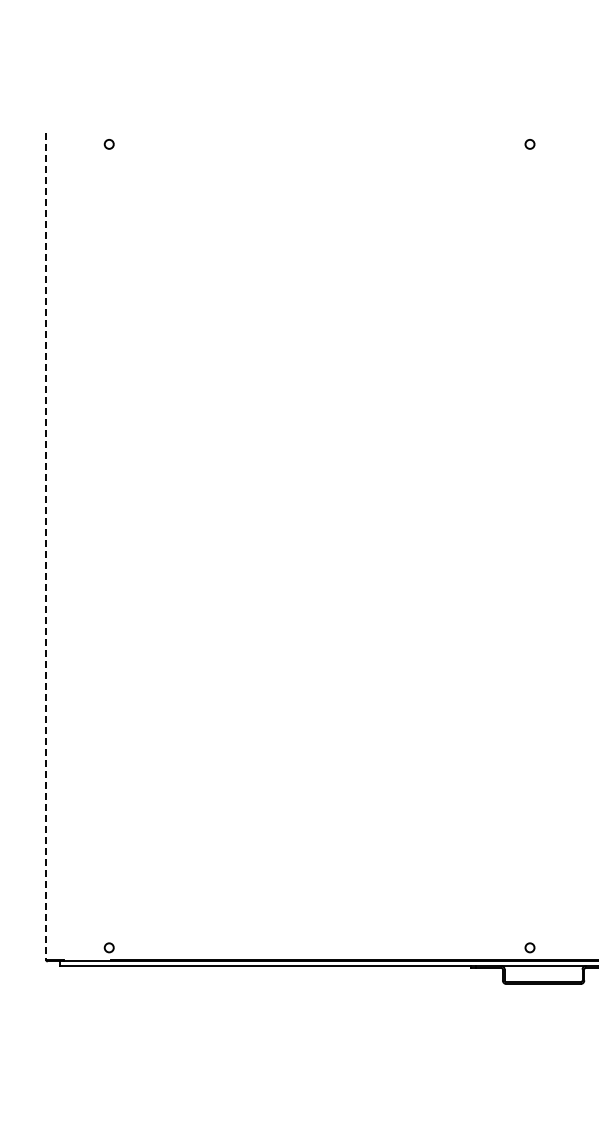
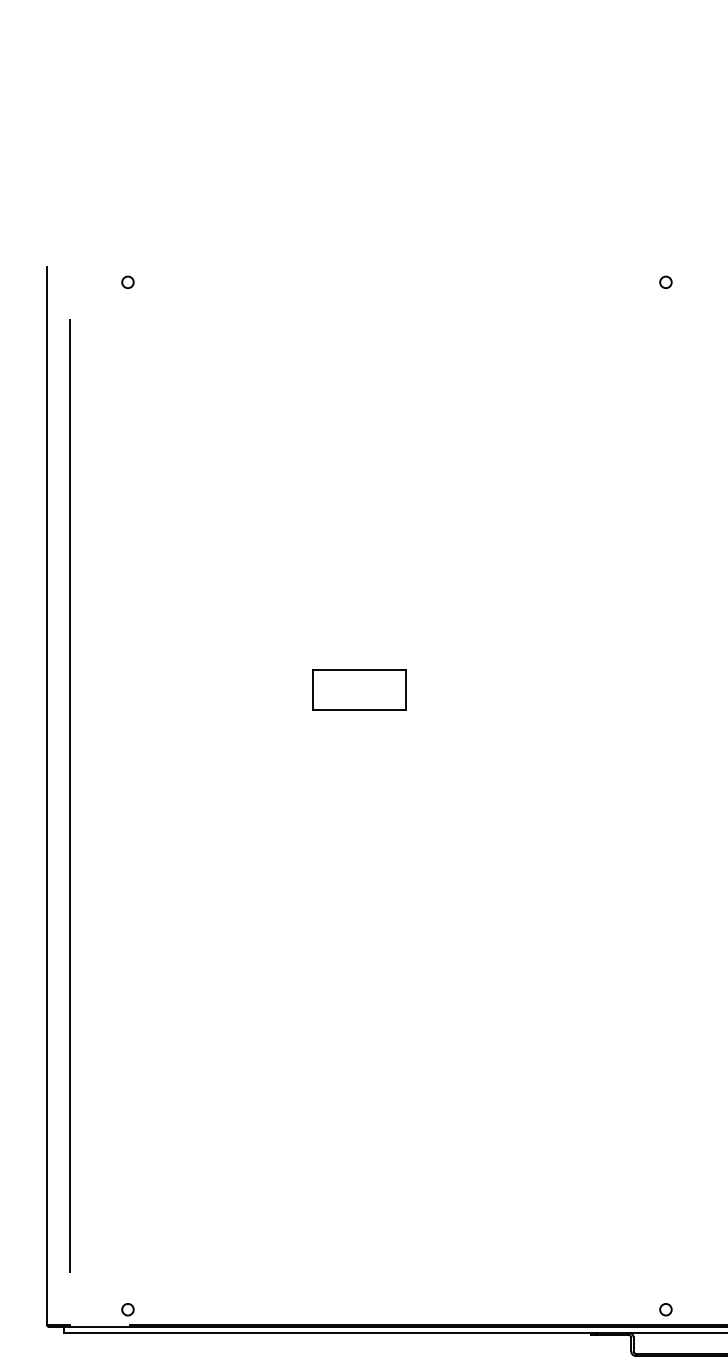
part: (289, 462) -> (358, 689), added
line: (64, 545) -> (70, 795), added
line: (45, 546) -> (46, 796), dashed -> solid

